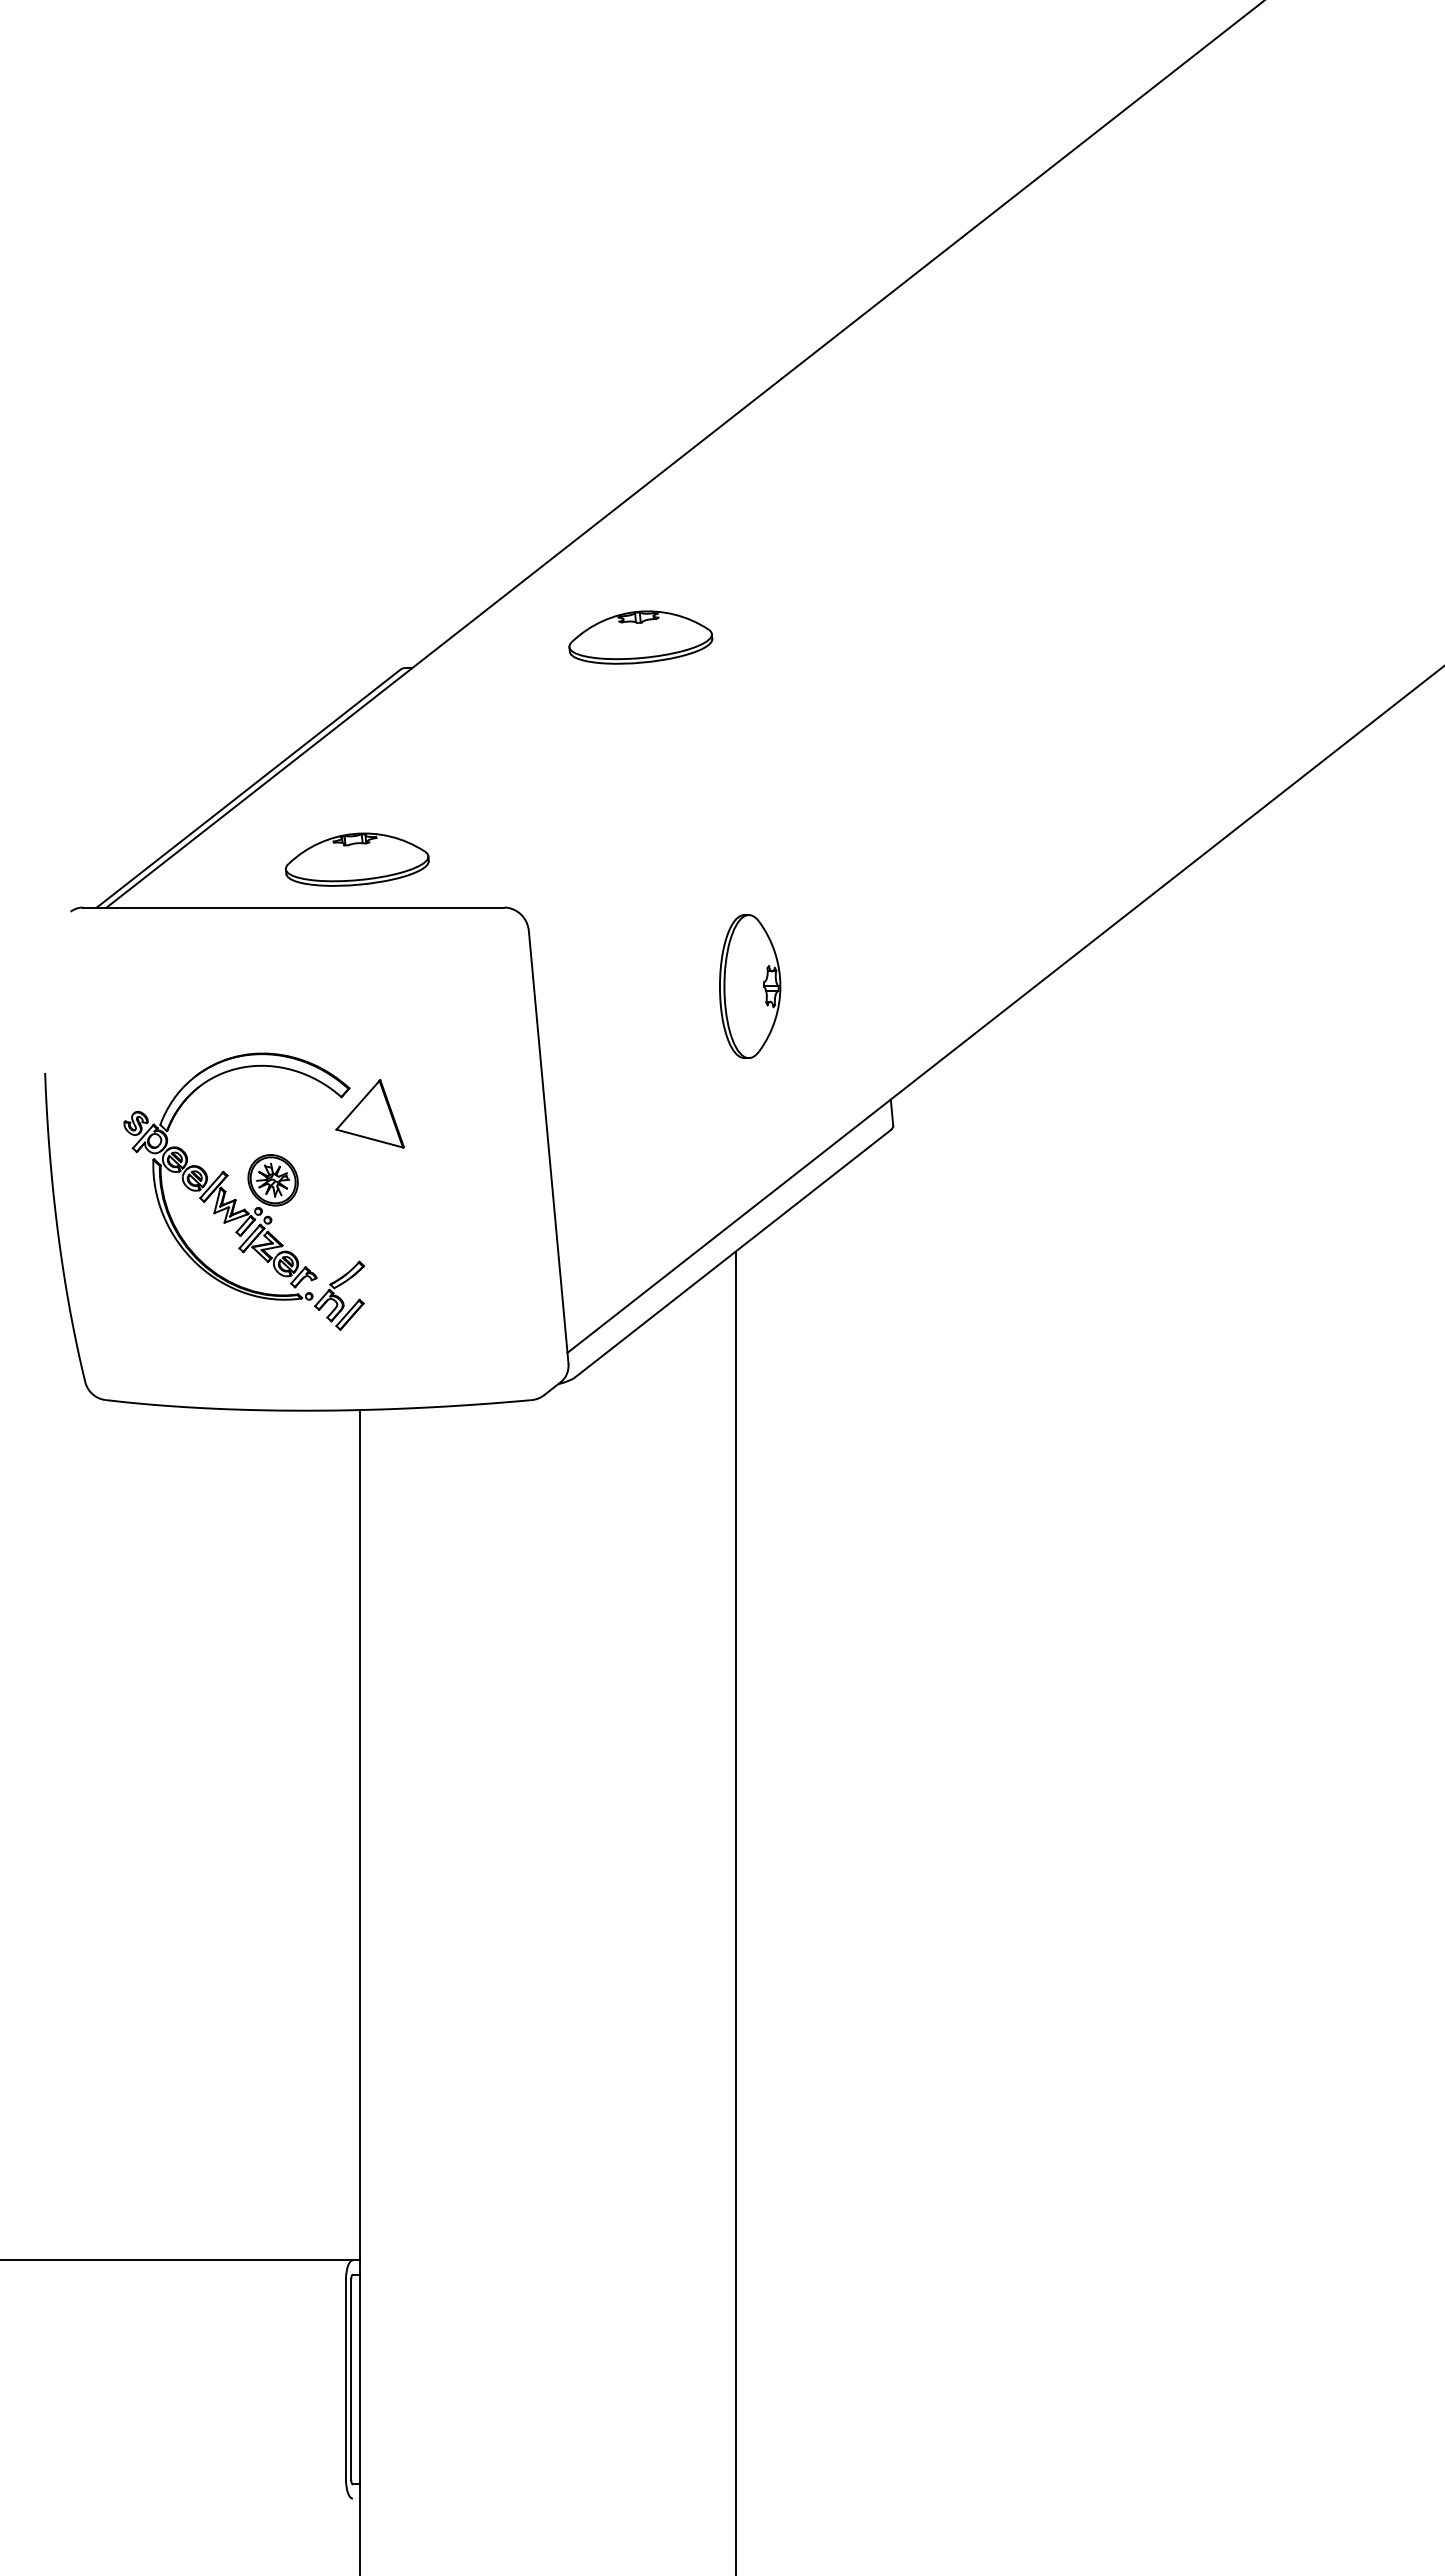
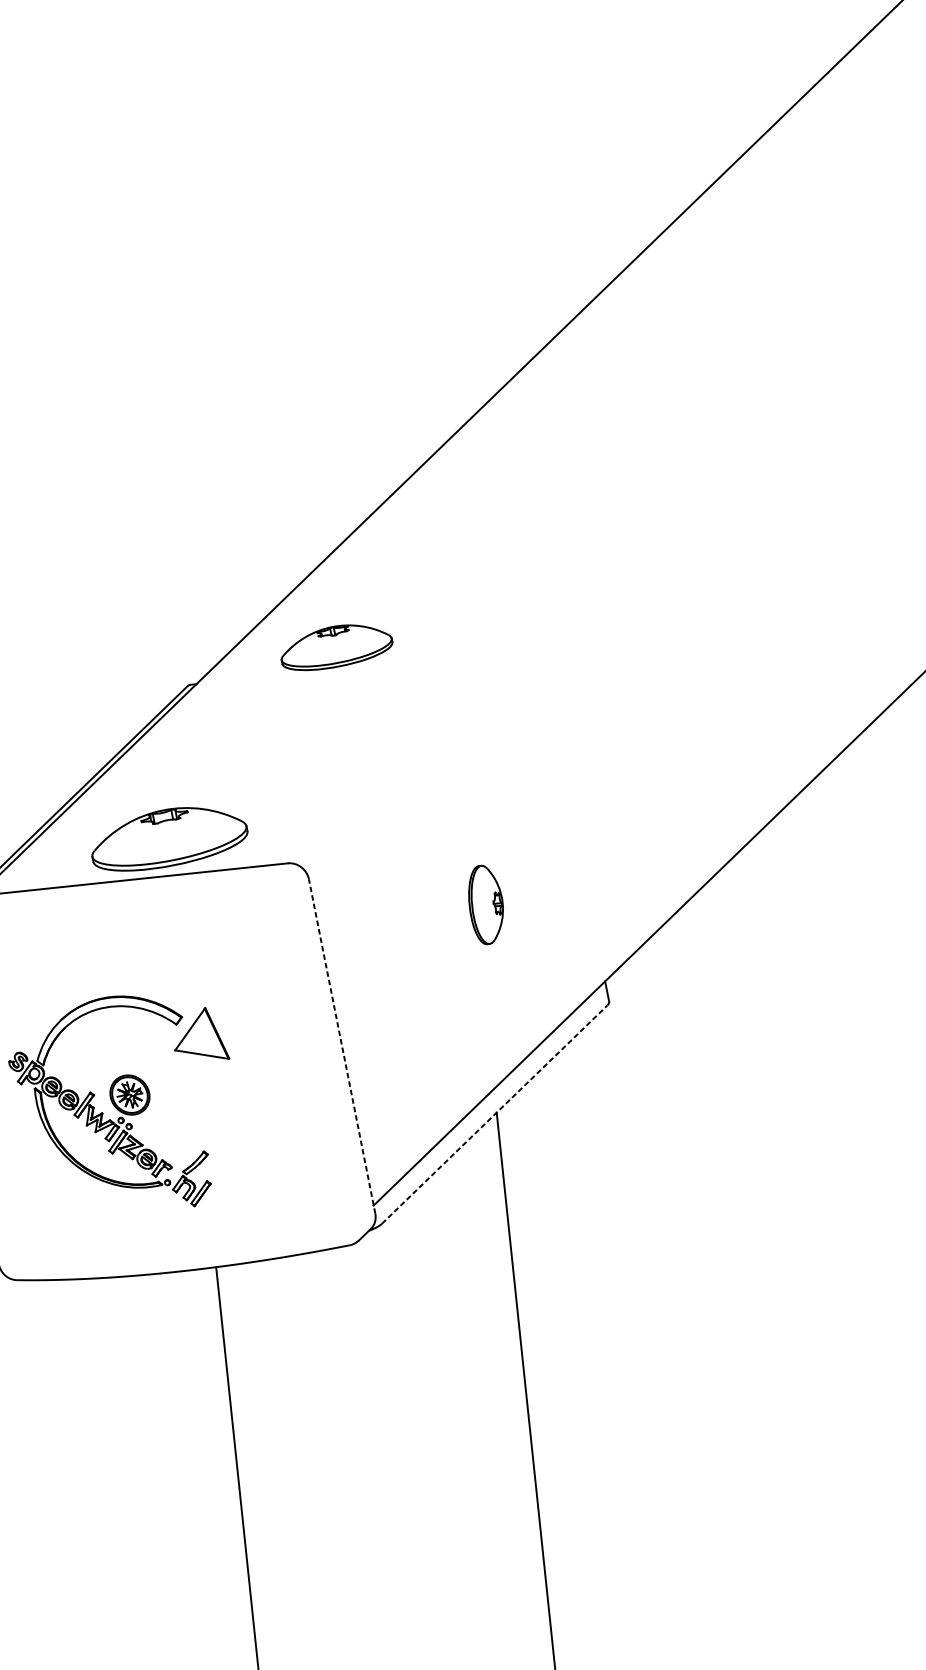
part: (640, 637) -> (336, 646), moved
part: (357, 859) -> (169, 837), size x1.4
part: (750, 986) -> (486, 904), size x0.7
line: (548, 1146) -> (341, 1046), solid -> dashed
line: (733, 1253) -> (495, 1114), solid -> dashed

